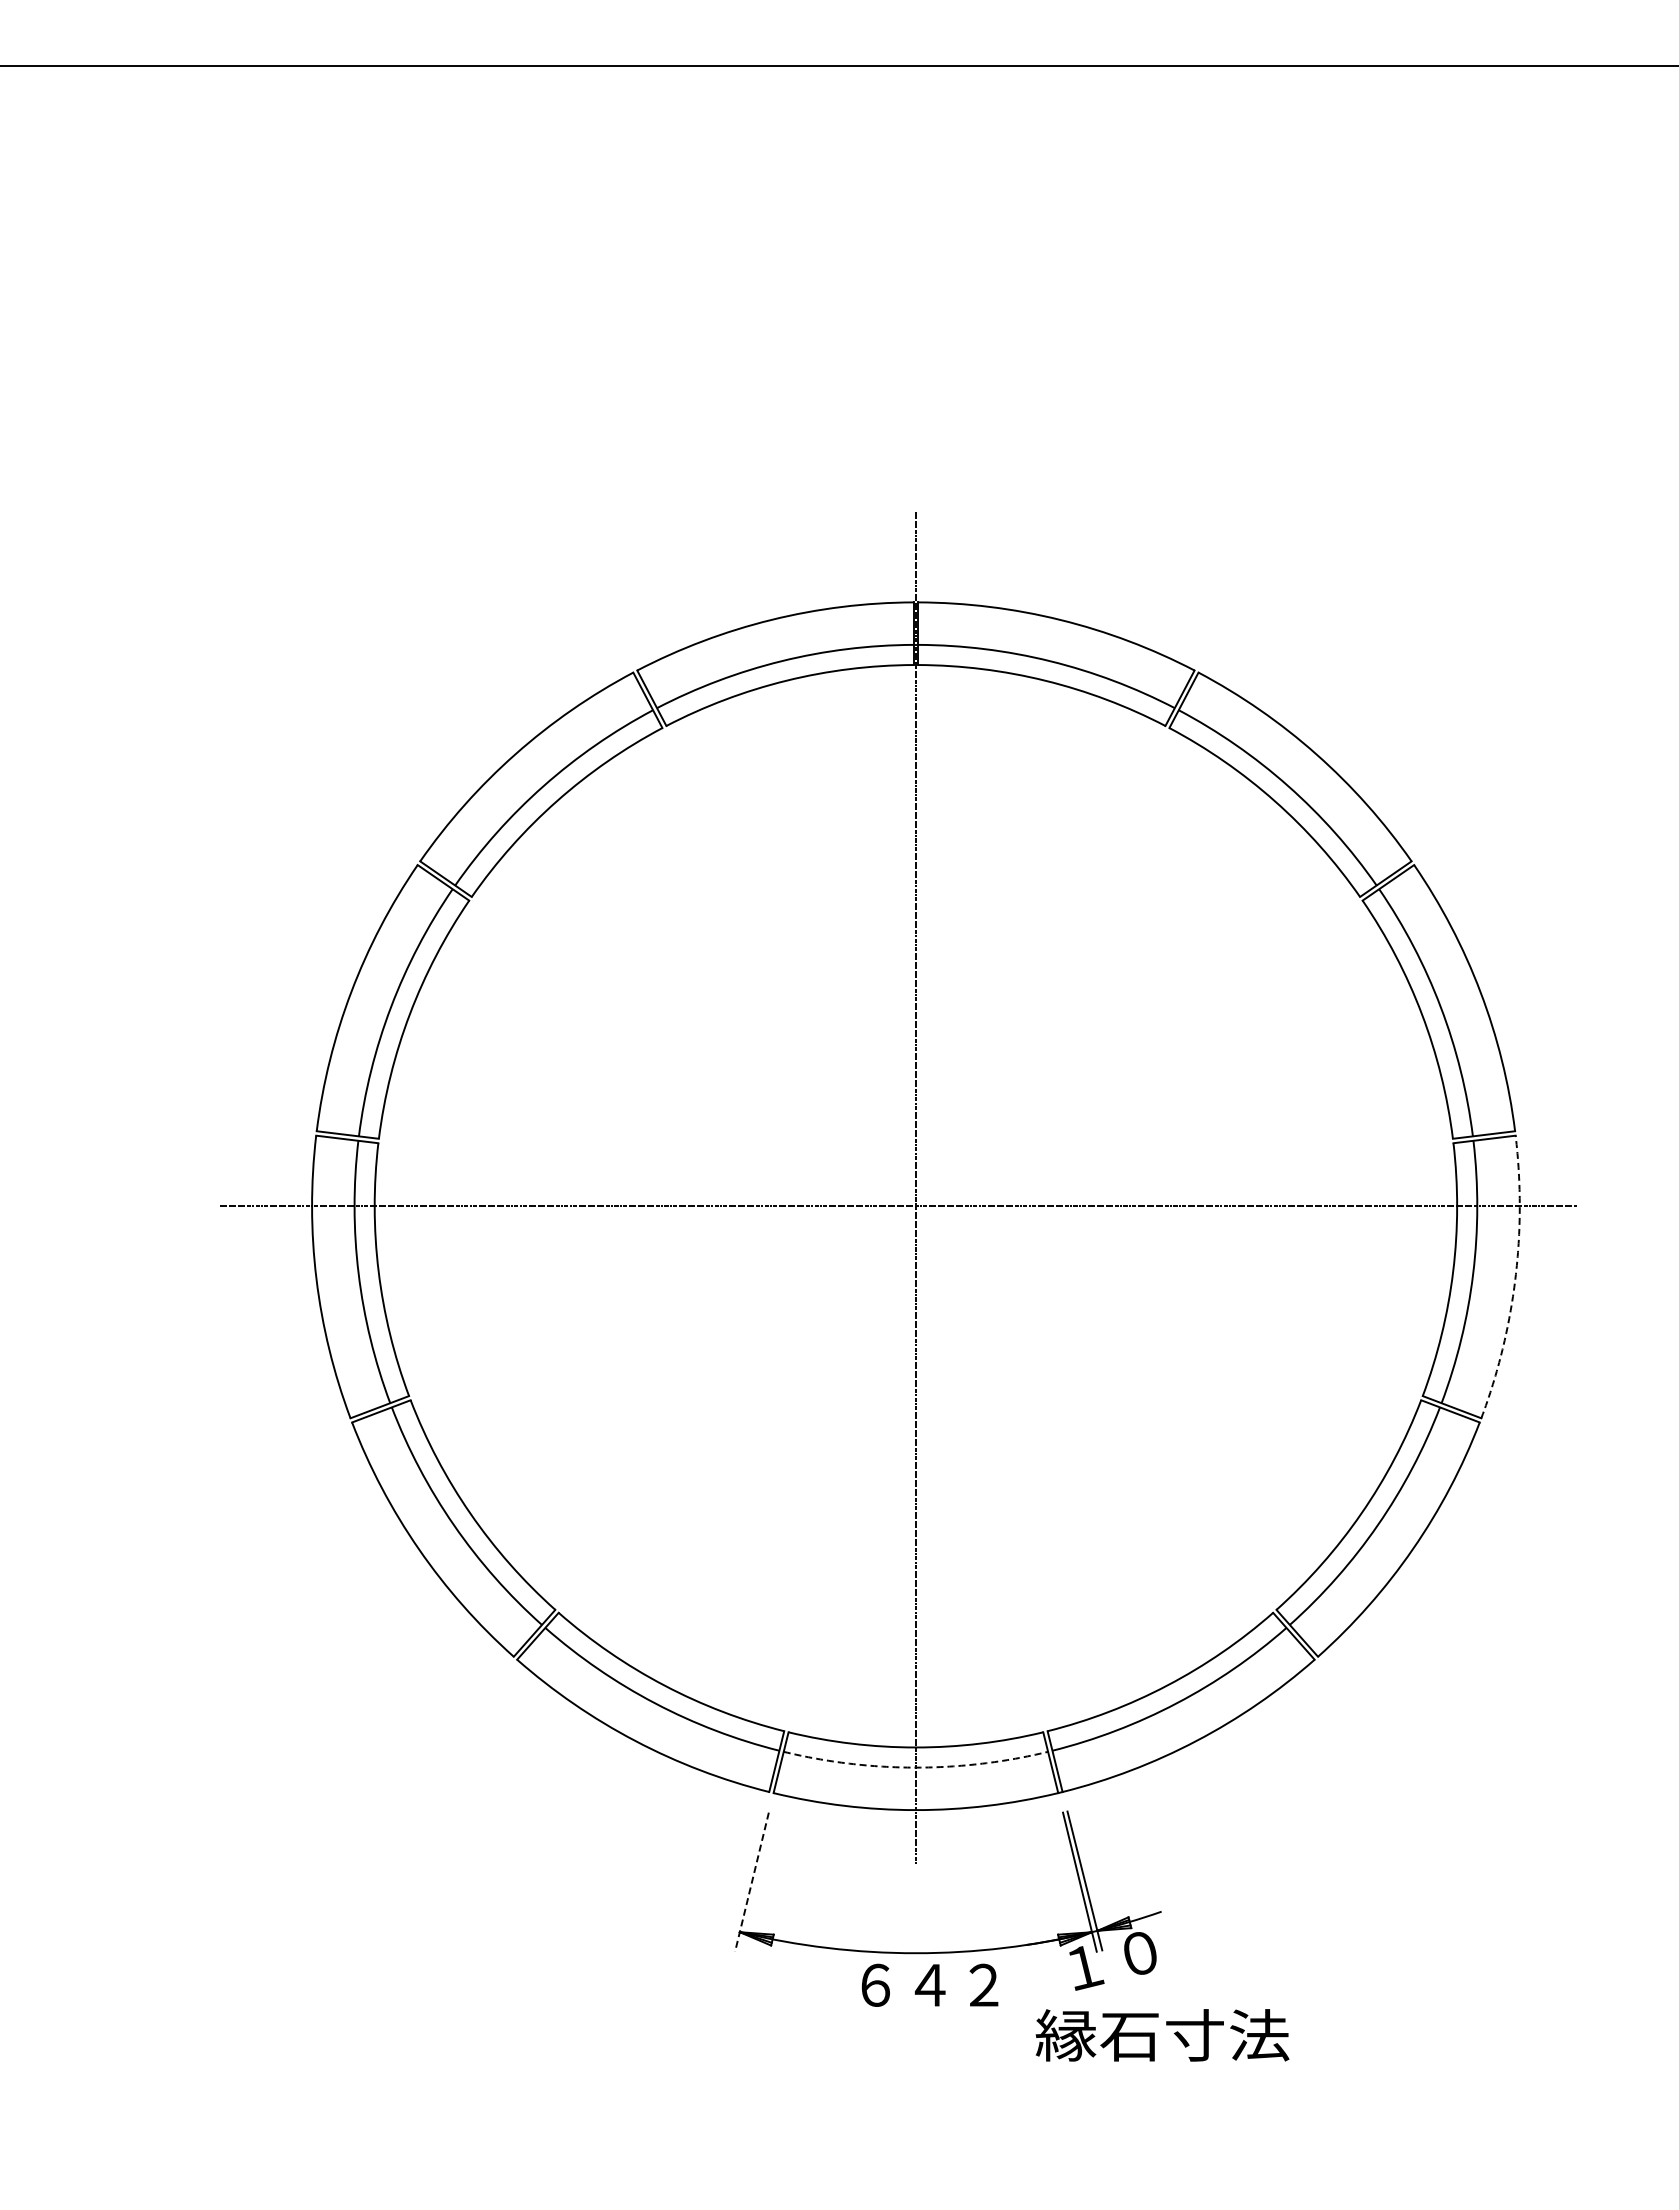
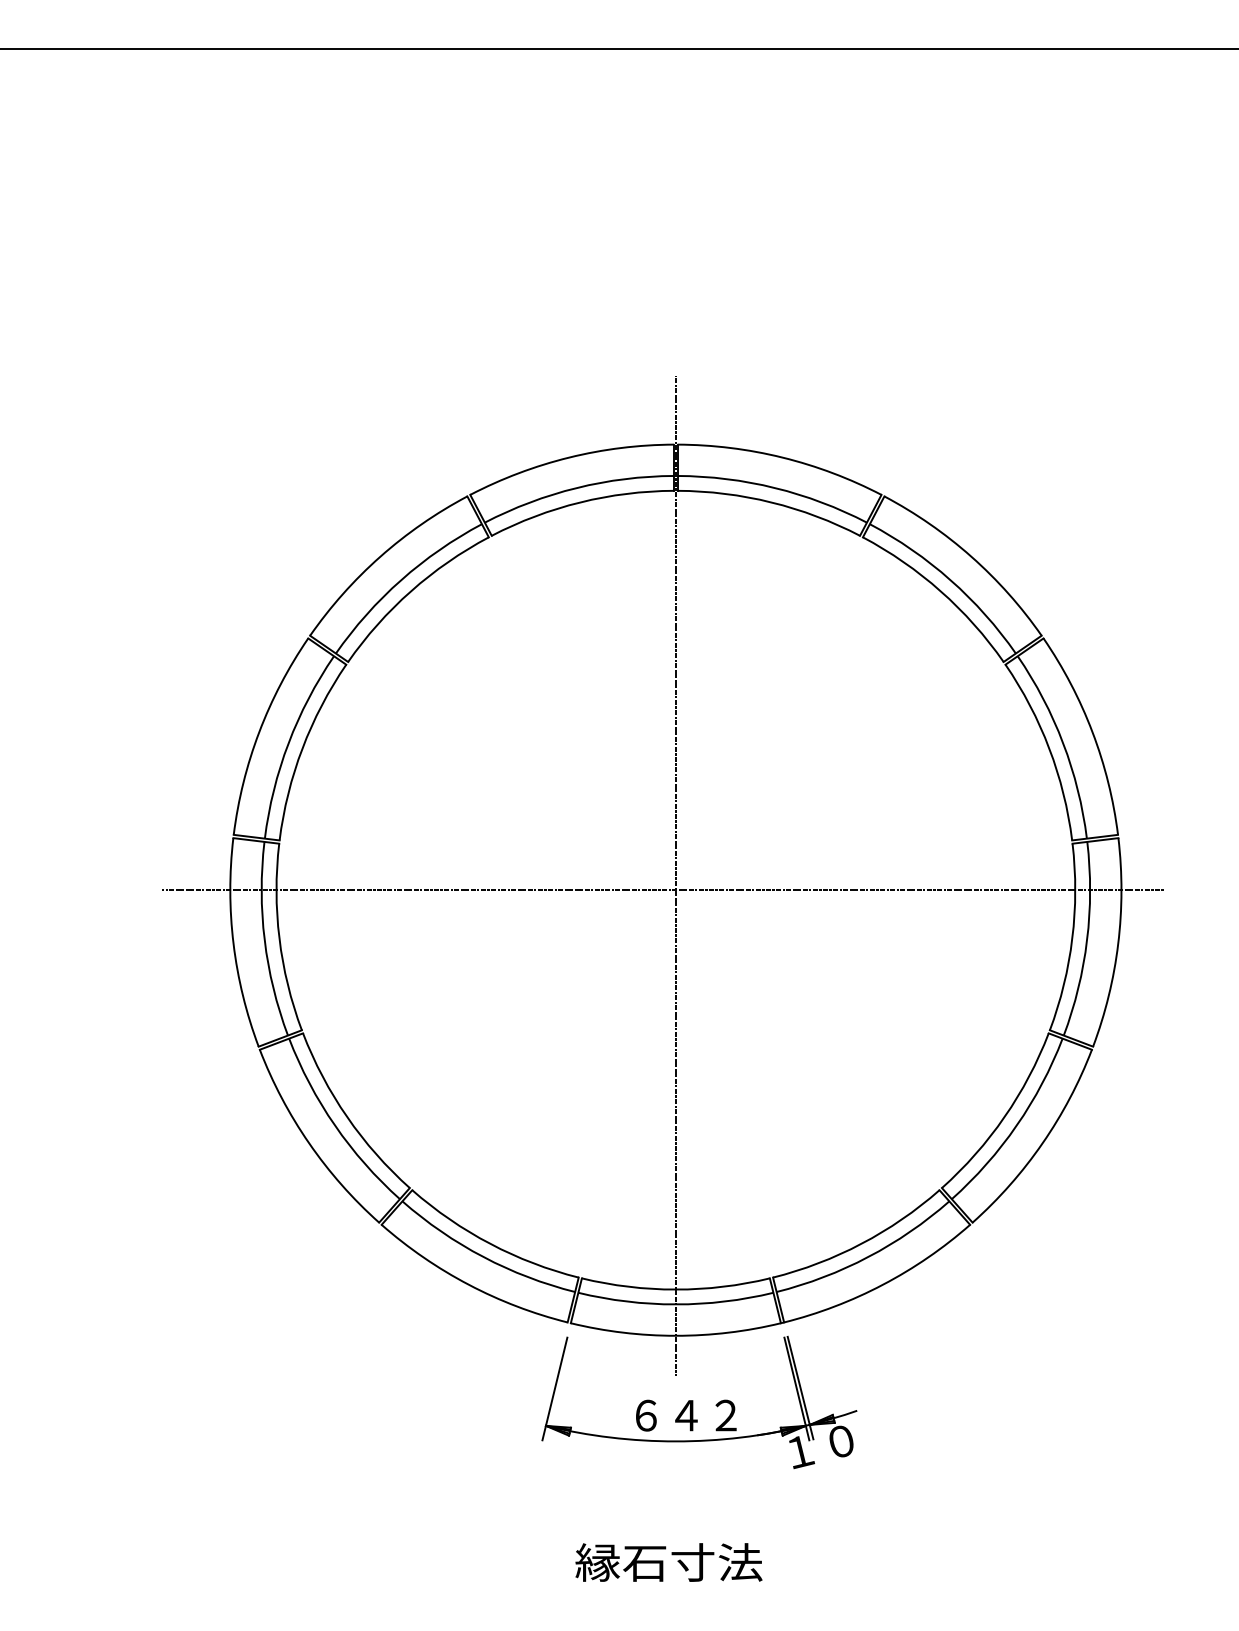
arc: (1515, 1279) -> (1118, 944), dashed -> solid
arc: (915, 1767) -> (675, 1304), dashed -> solid
line: (751, 1882) -> (554, 1389), dashed -> solid
text: (929, 1984) -> (685, 1415), moved
text: (1162, 2035) -> (668, 1562), moved

